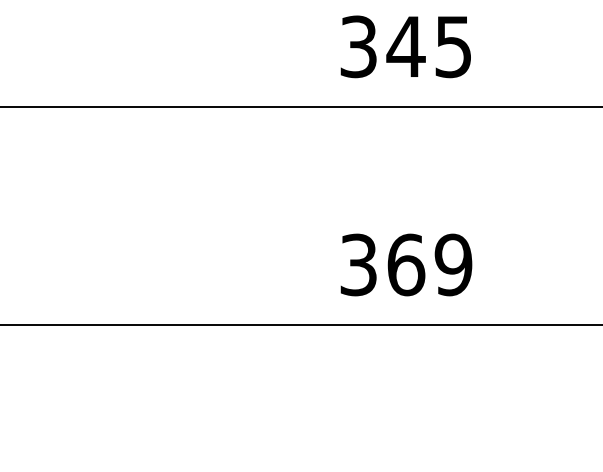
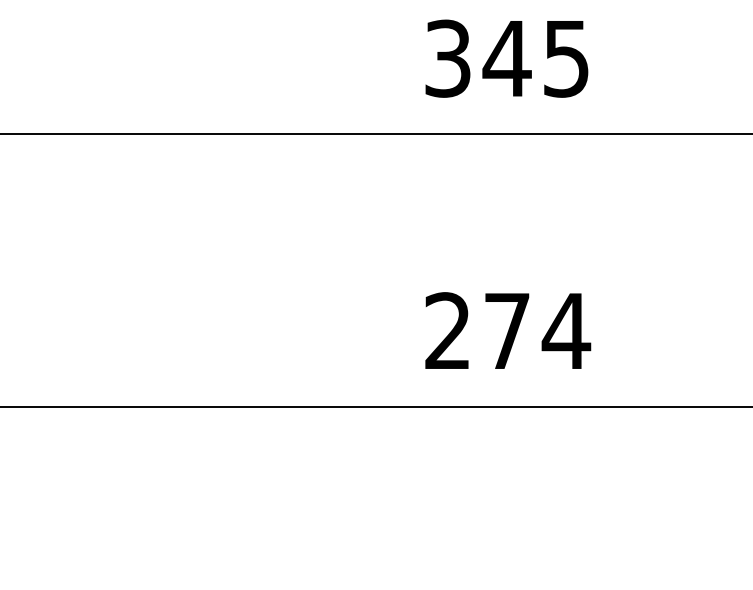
text: (407, 265) -> (508, 331), 369 -> 274

